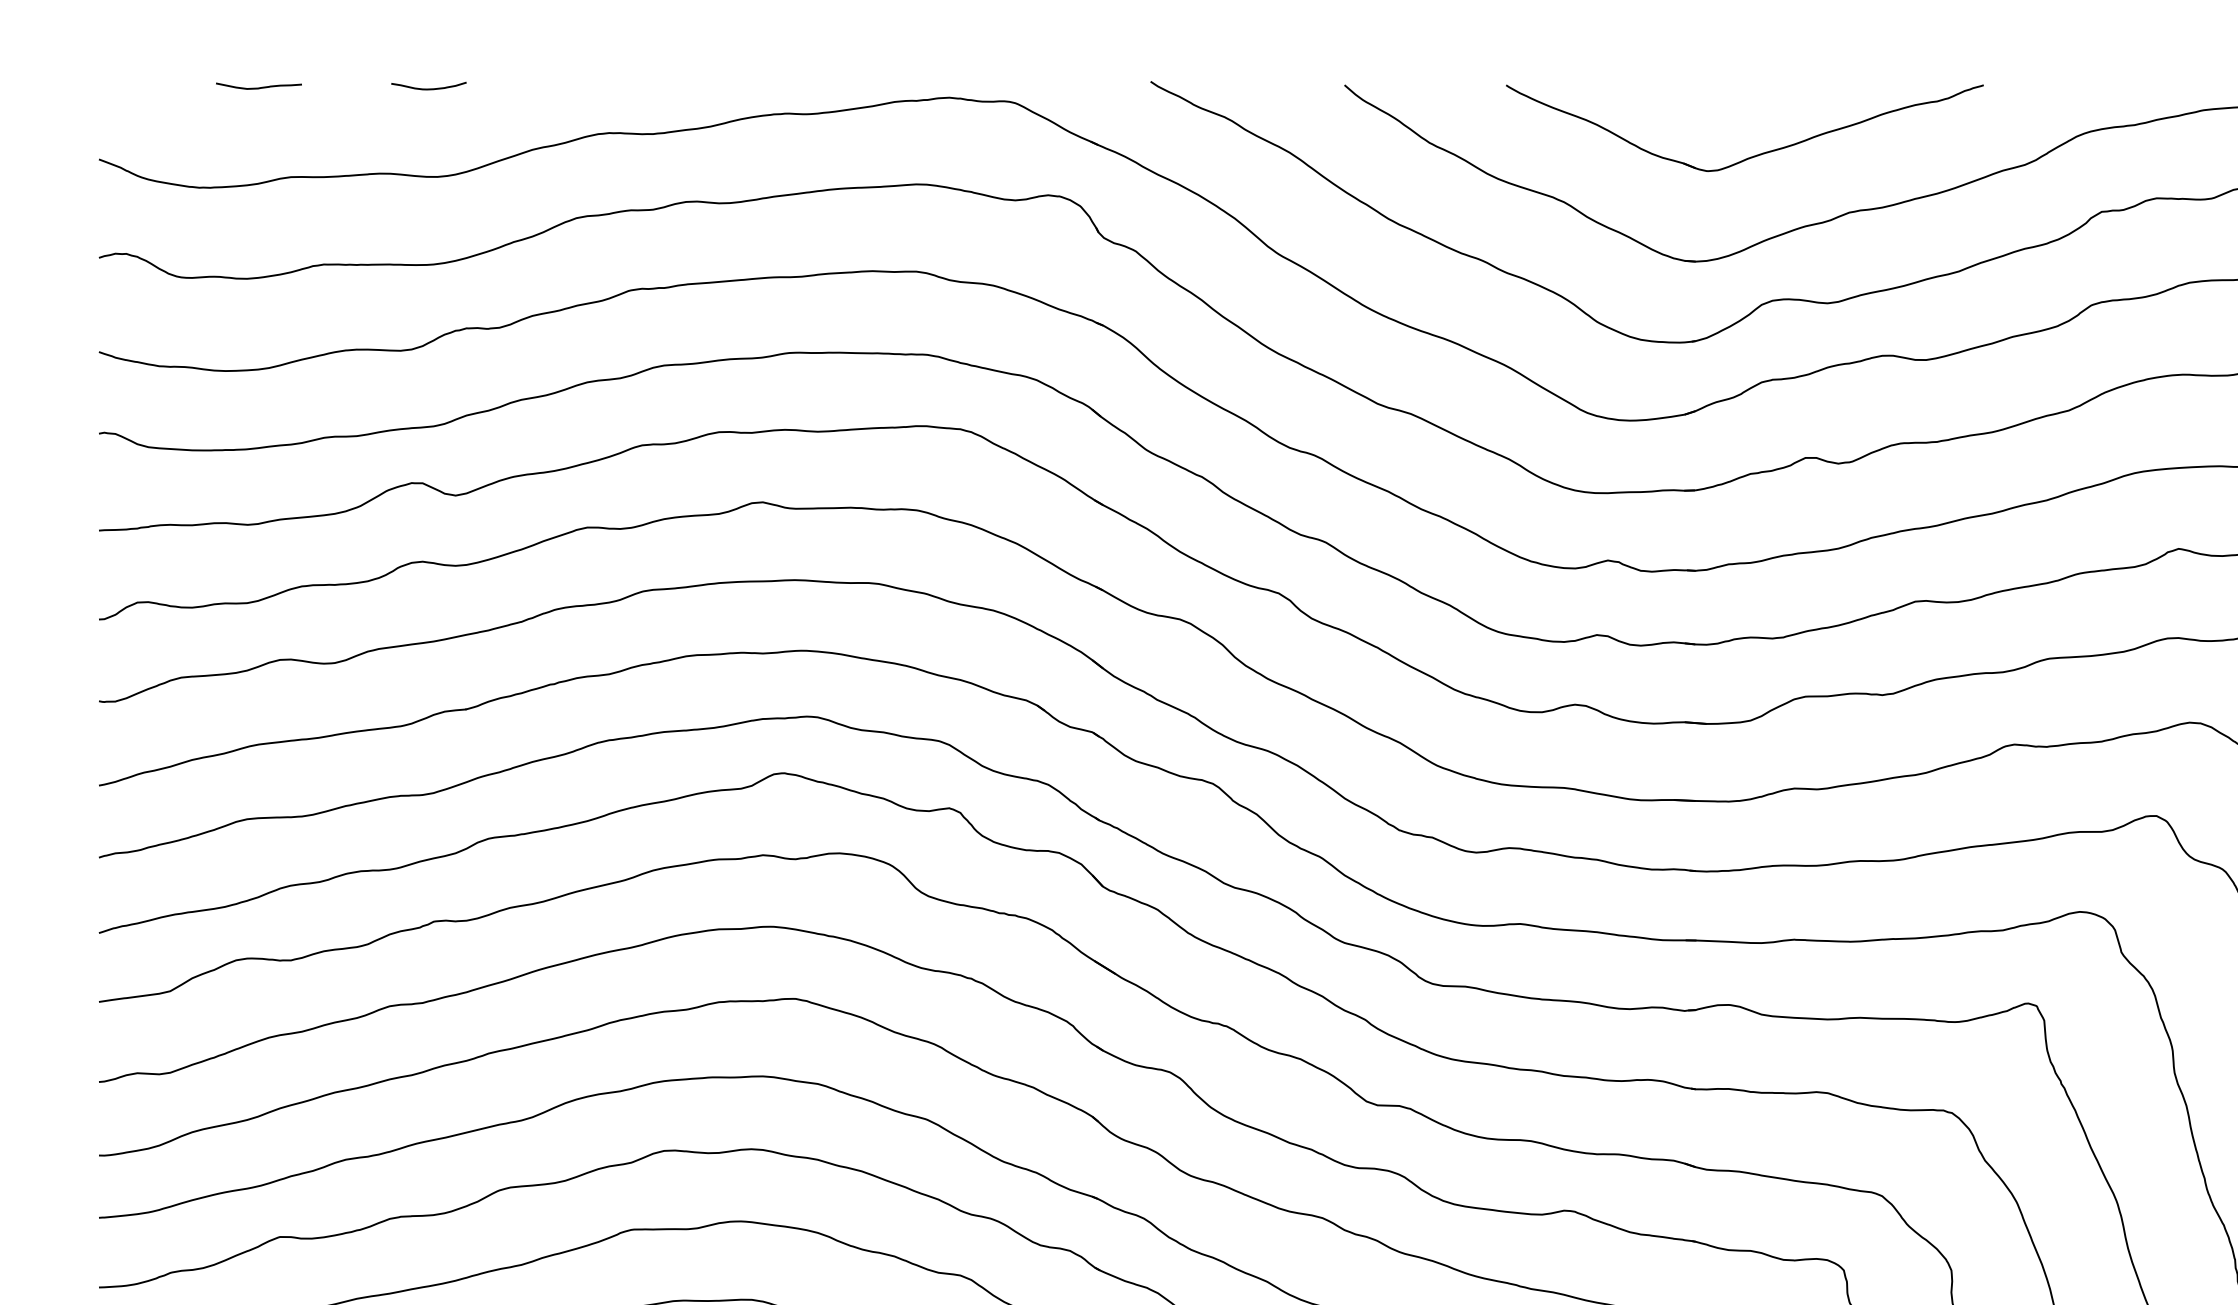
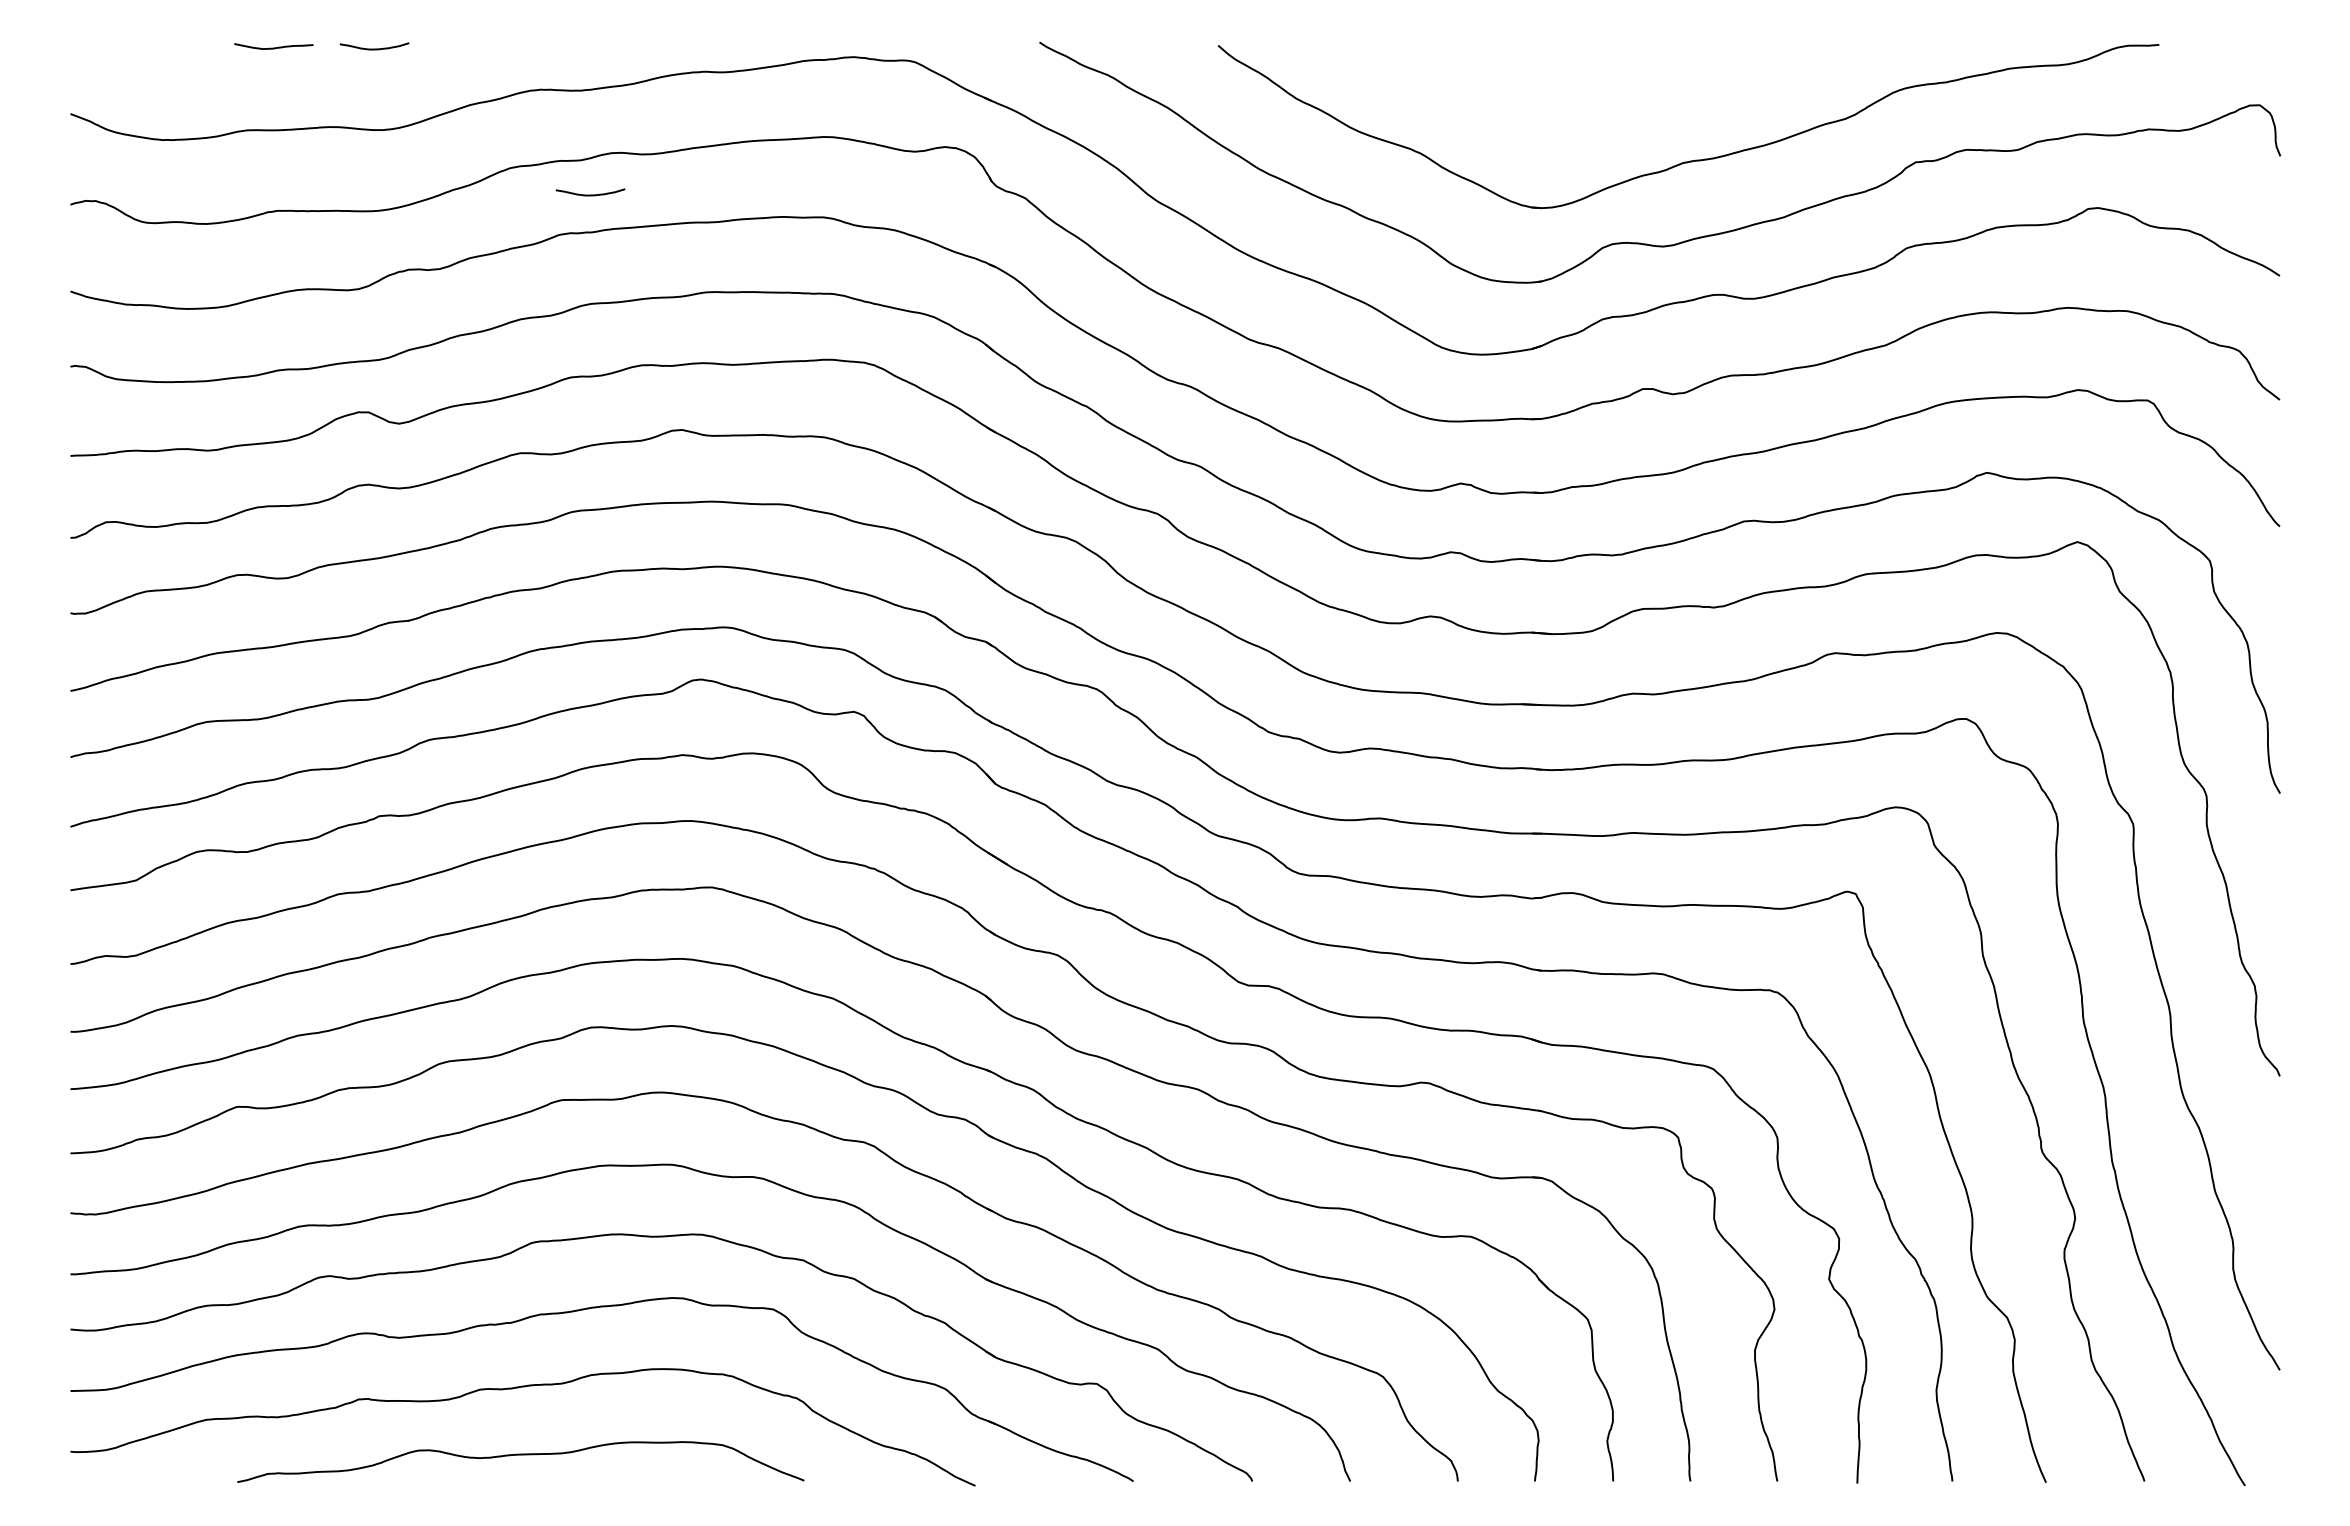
curve: (258, 87) -> (273, 47), moved
part: (1752, 155) -> (1594, 110), removed
curve: (663, 246) -> (590, 194), added

